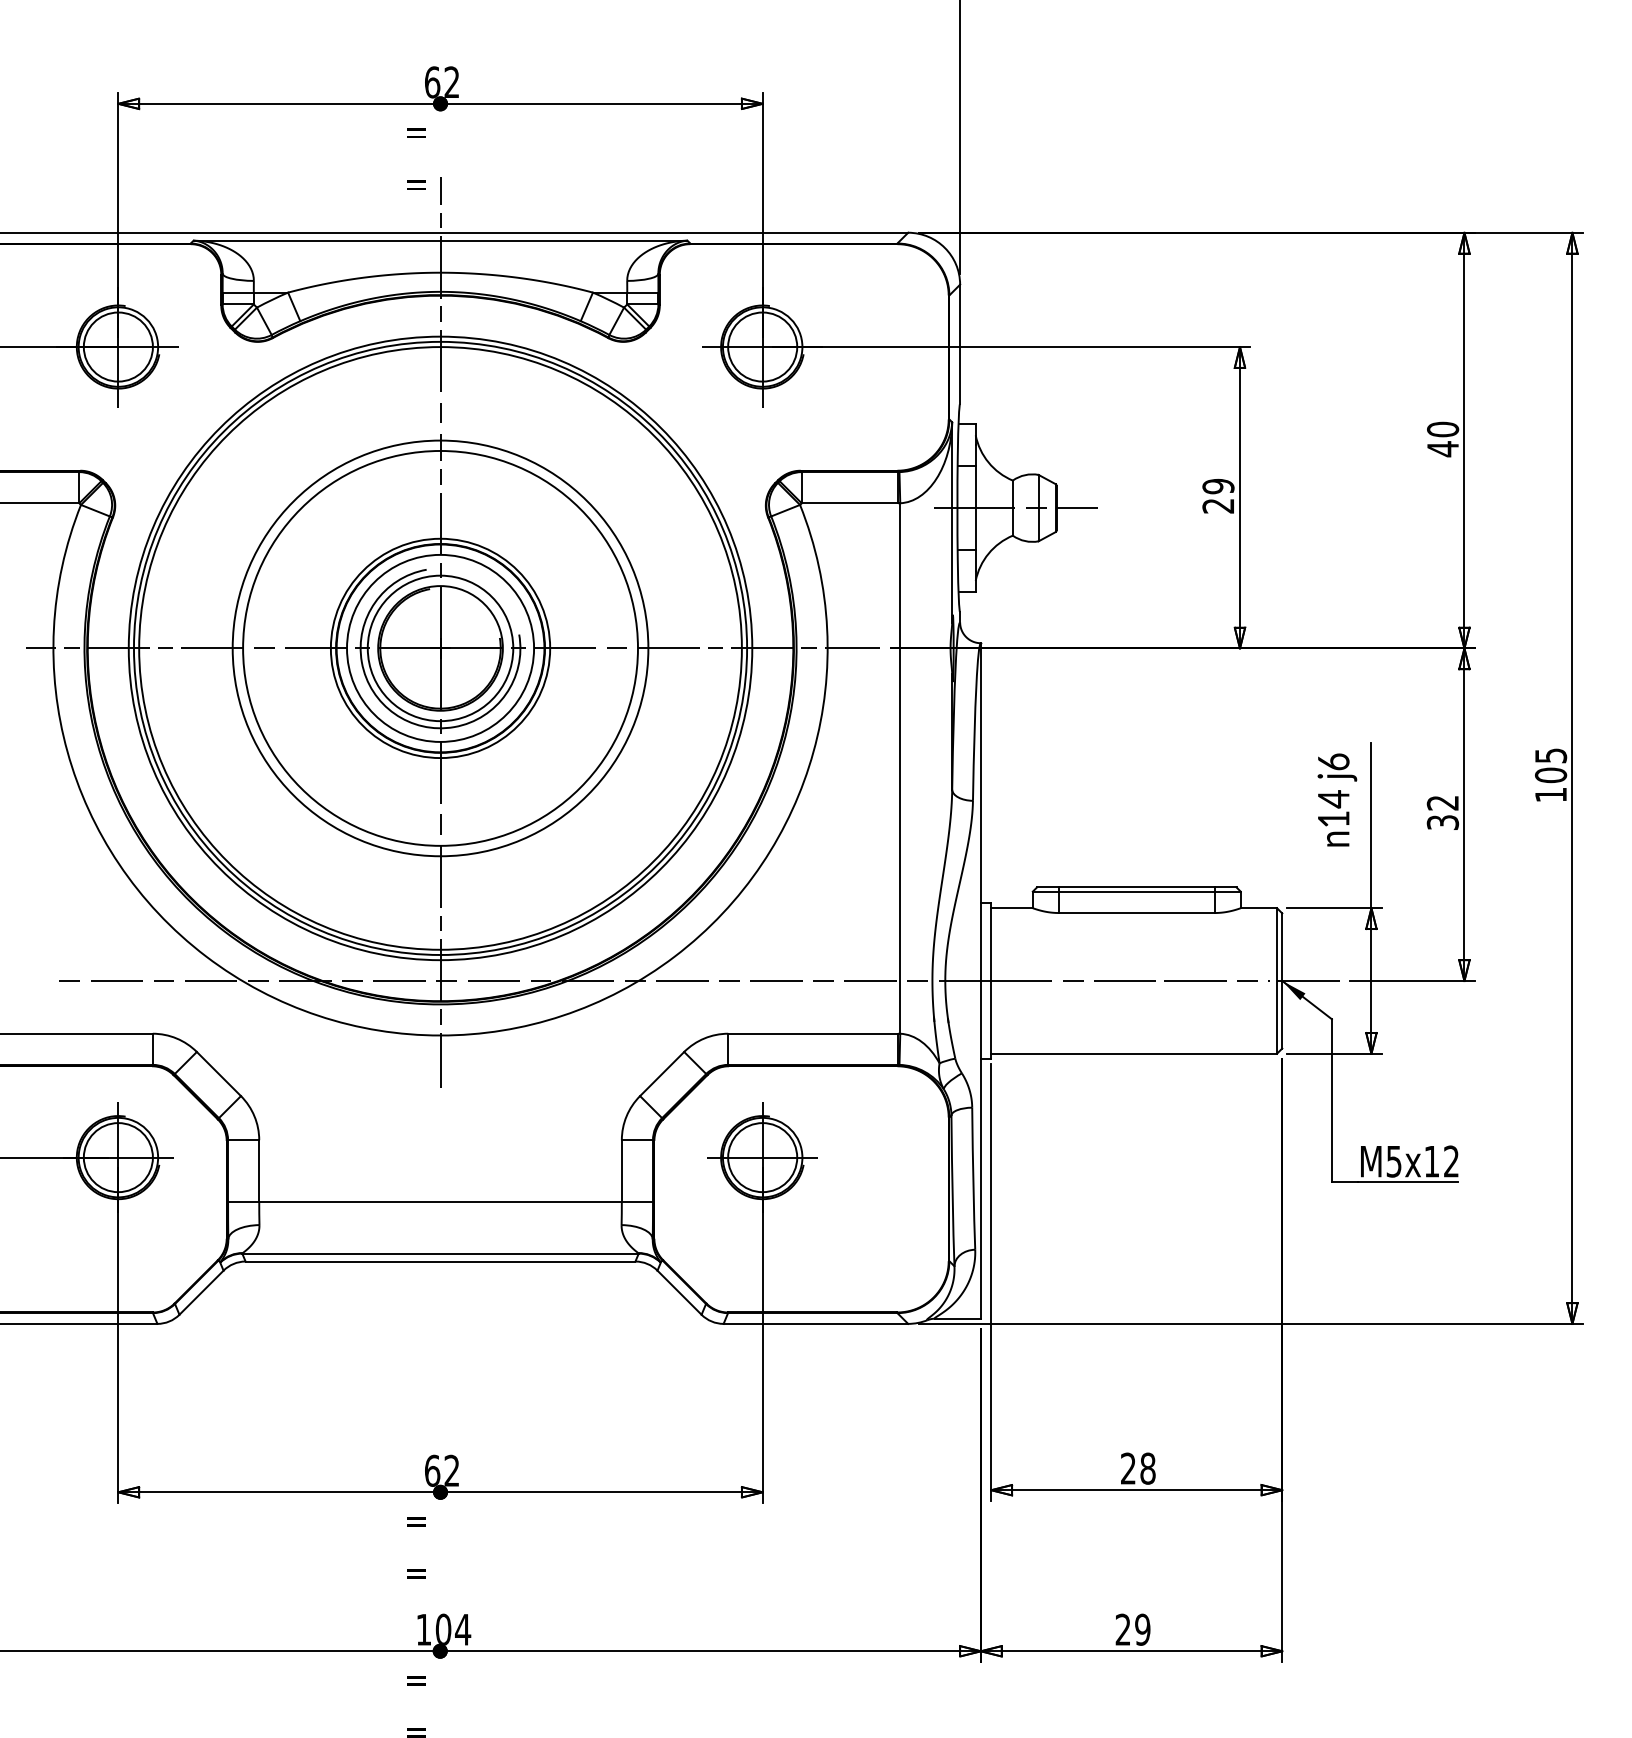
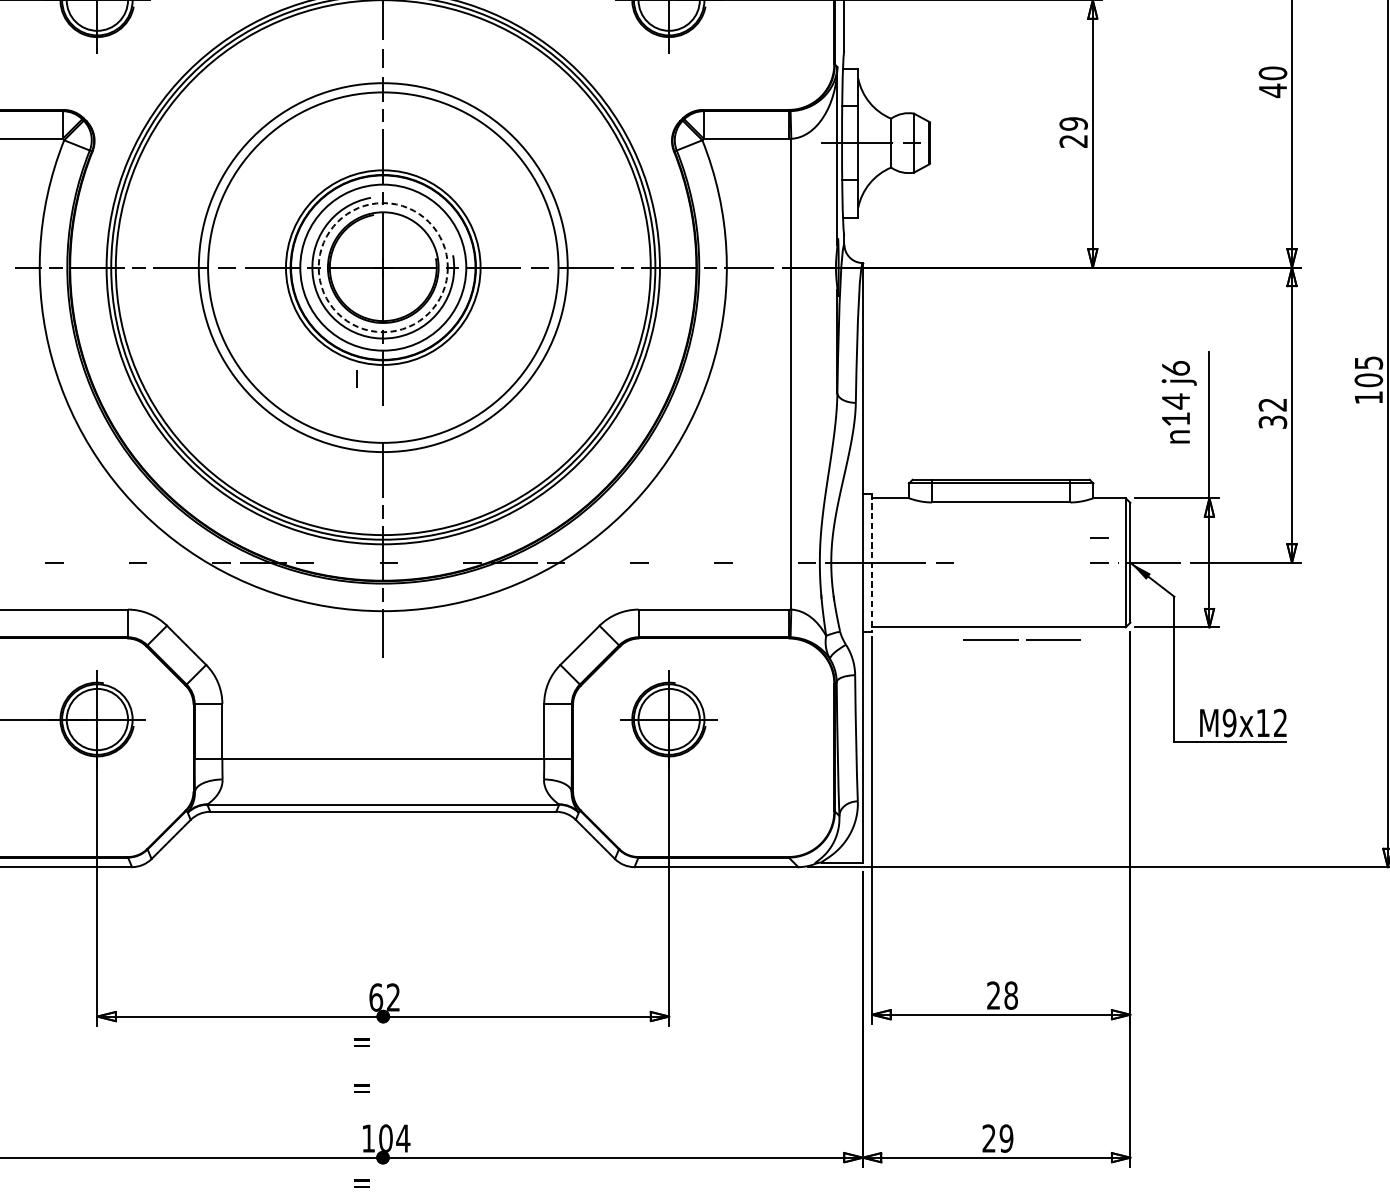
line: (1076, 508) -> (947, 143), removed
circle: (440, 648) -> (383, 267), solid -> dashed
line: (440, 824) -> (356, 378), moved
line: (1247, 952) -> (1099, 537), added
line: (116, 980) -> (95, 562), removed
line: (210, 980) -> (179, 562), removed
line: (399, 980) -> (346, 562), removed
line: (493, 980) -> (430, 562), removed
line: (681, 980) -> (597, 562), removed
line: (776, 980) -> (681, 562), removed
line: (870, 980) -> (764, 562), removed
line: (991, 980) -> (872, 562), solid -> dashed
line: (1164, 980) -> (1025, 639), moved
text: (1393, 1161) -> (1229, 723), M5x12 -> M9x12

